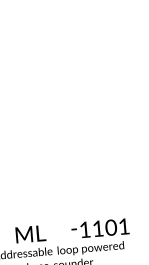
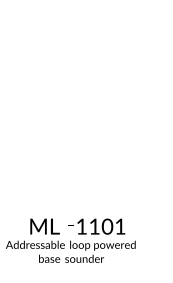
text: (100, 228) -> (96, 226), moved

